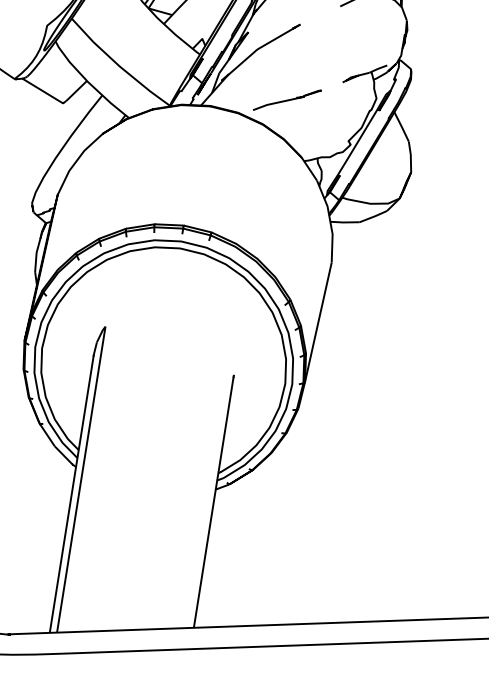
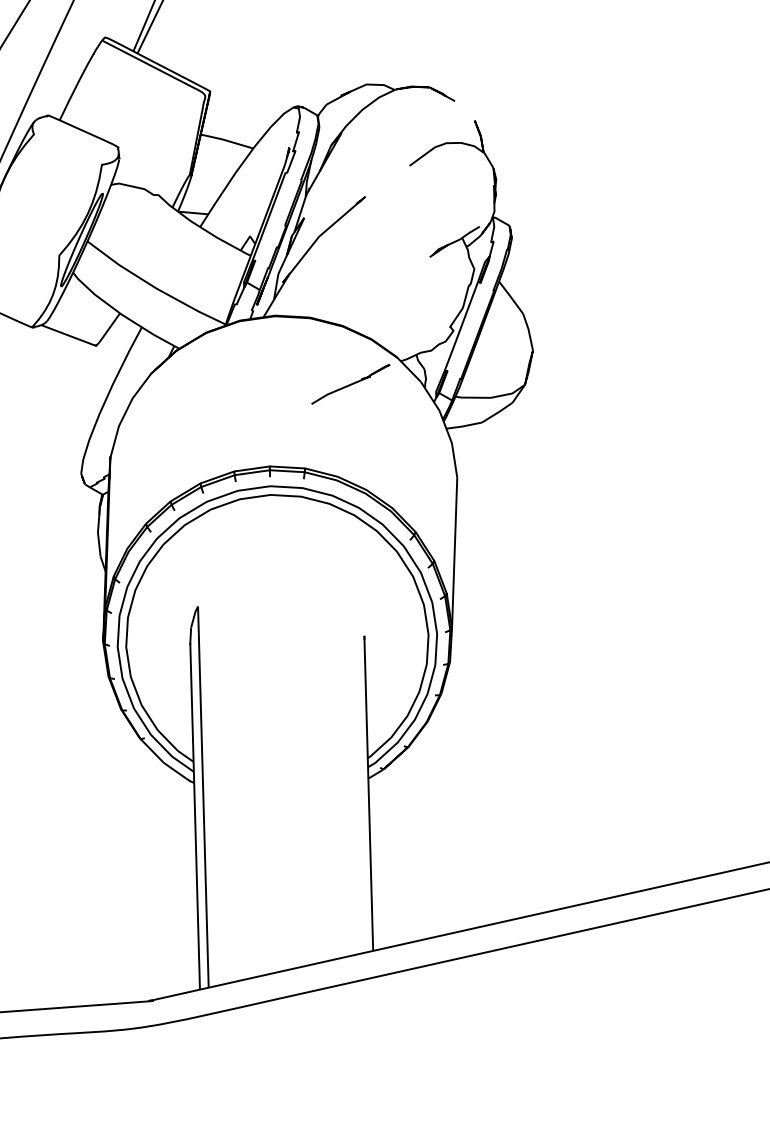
part: (287, 100) -> (350, 384), moved

